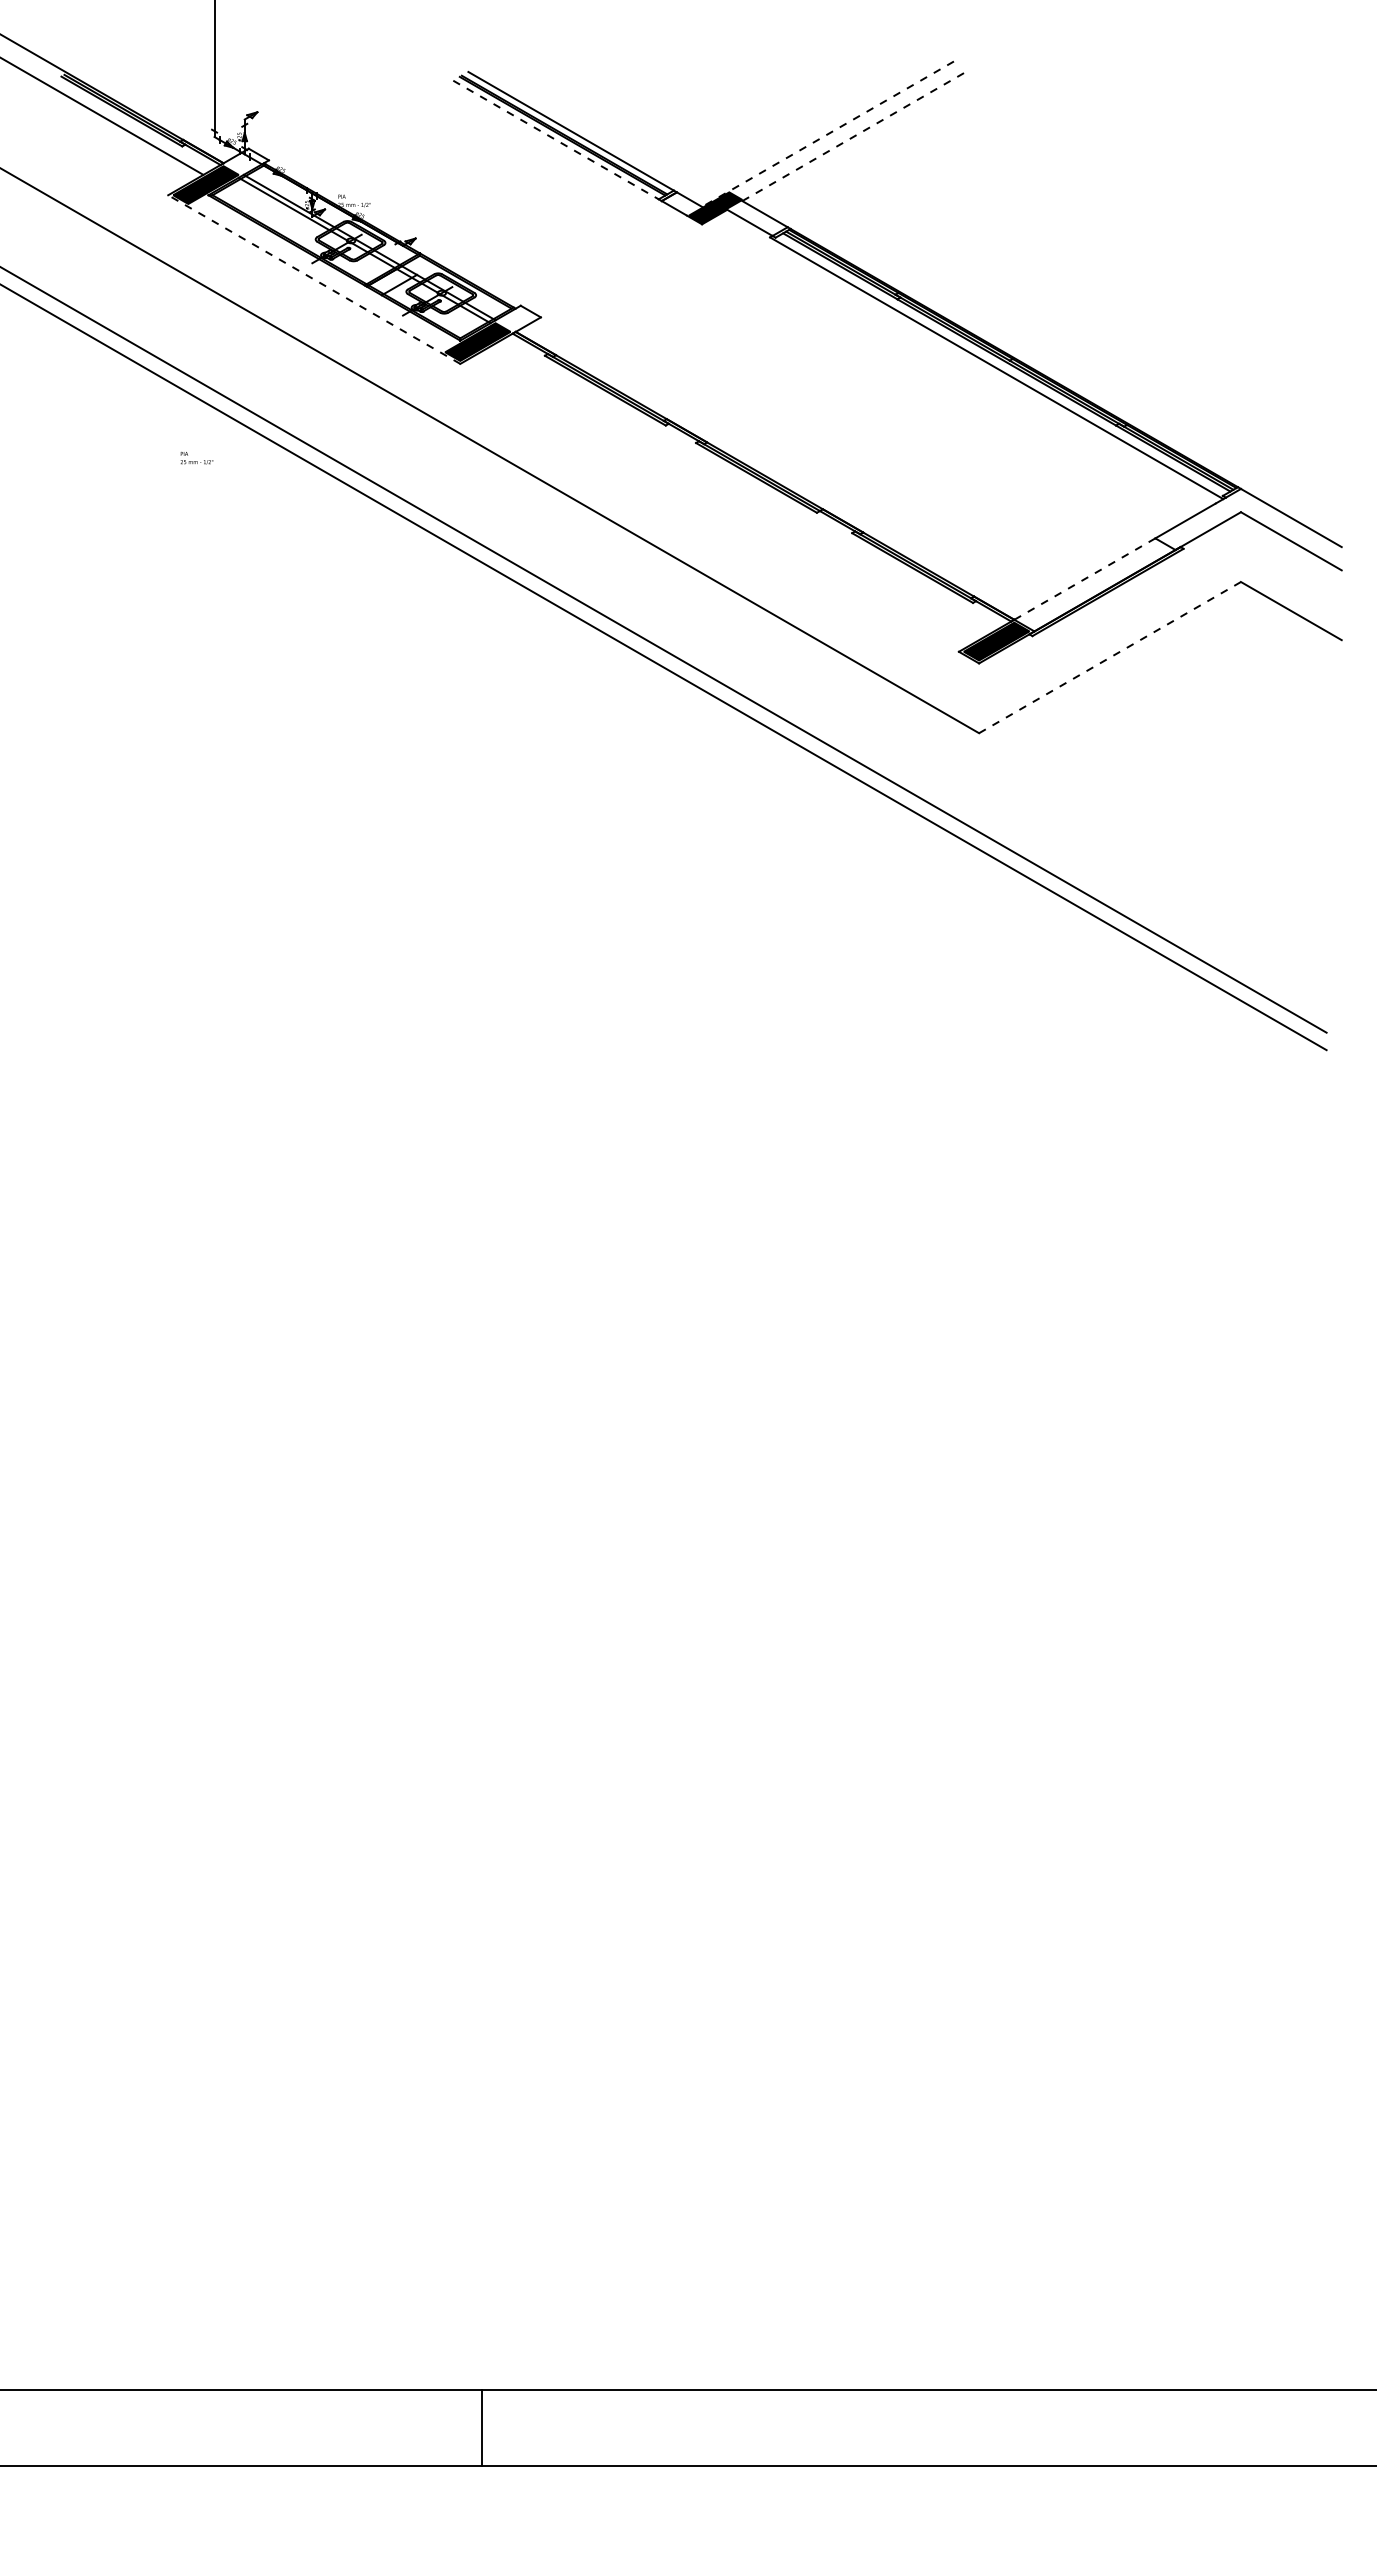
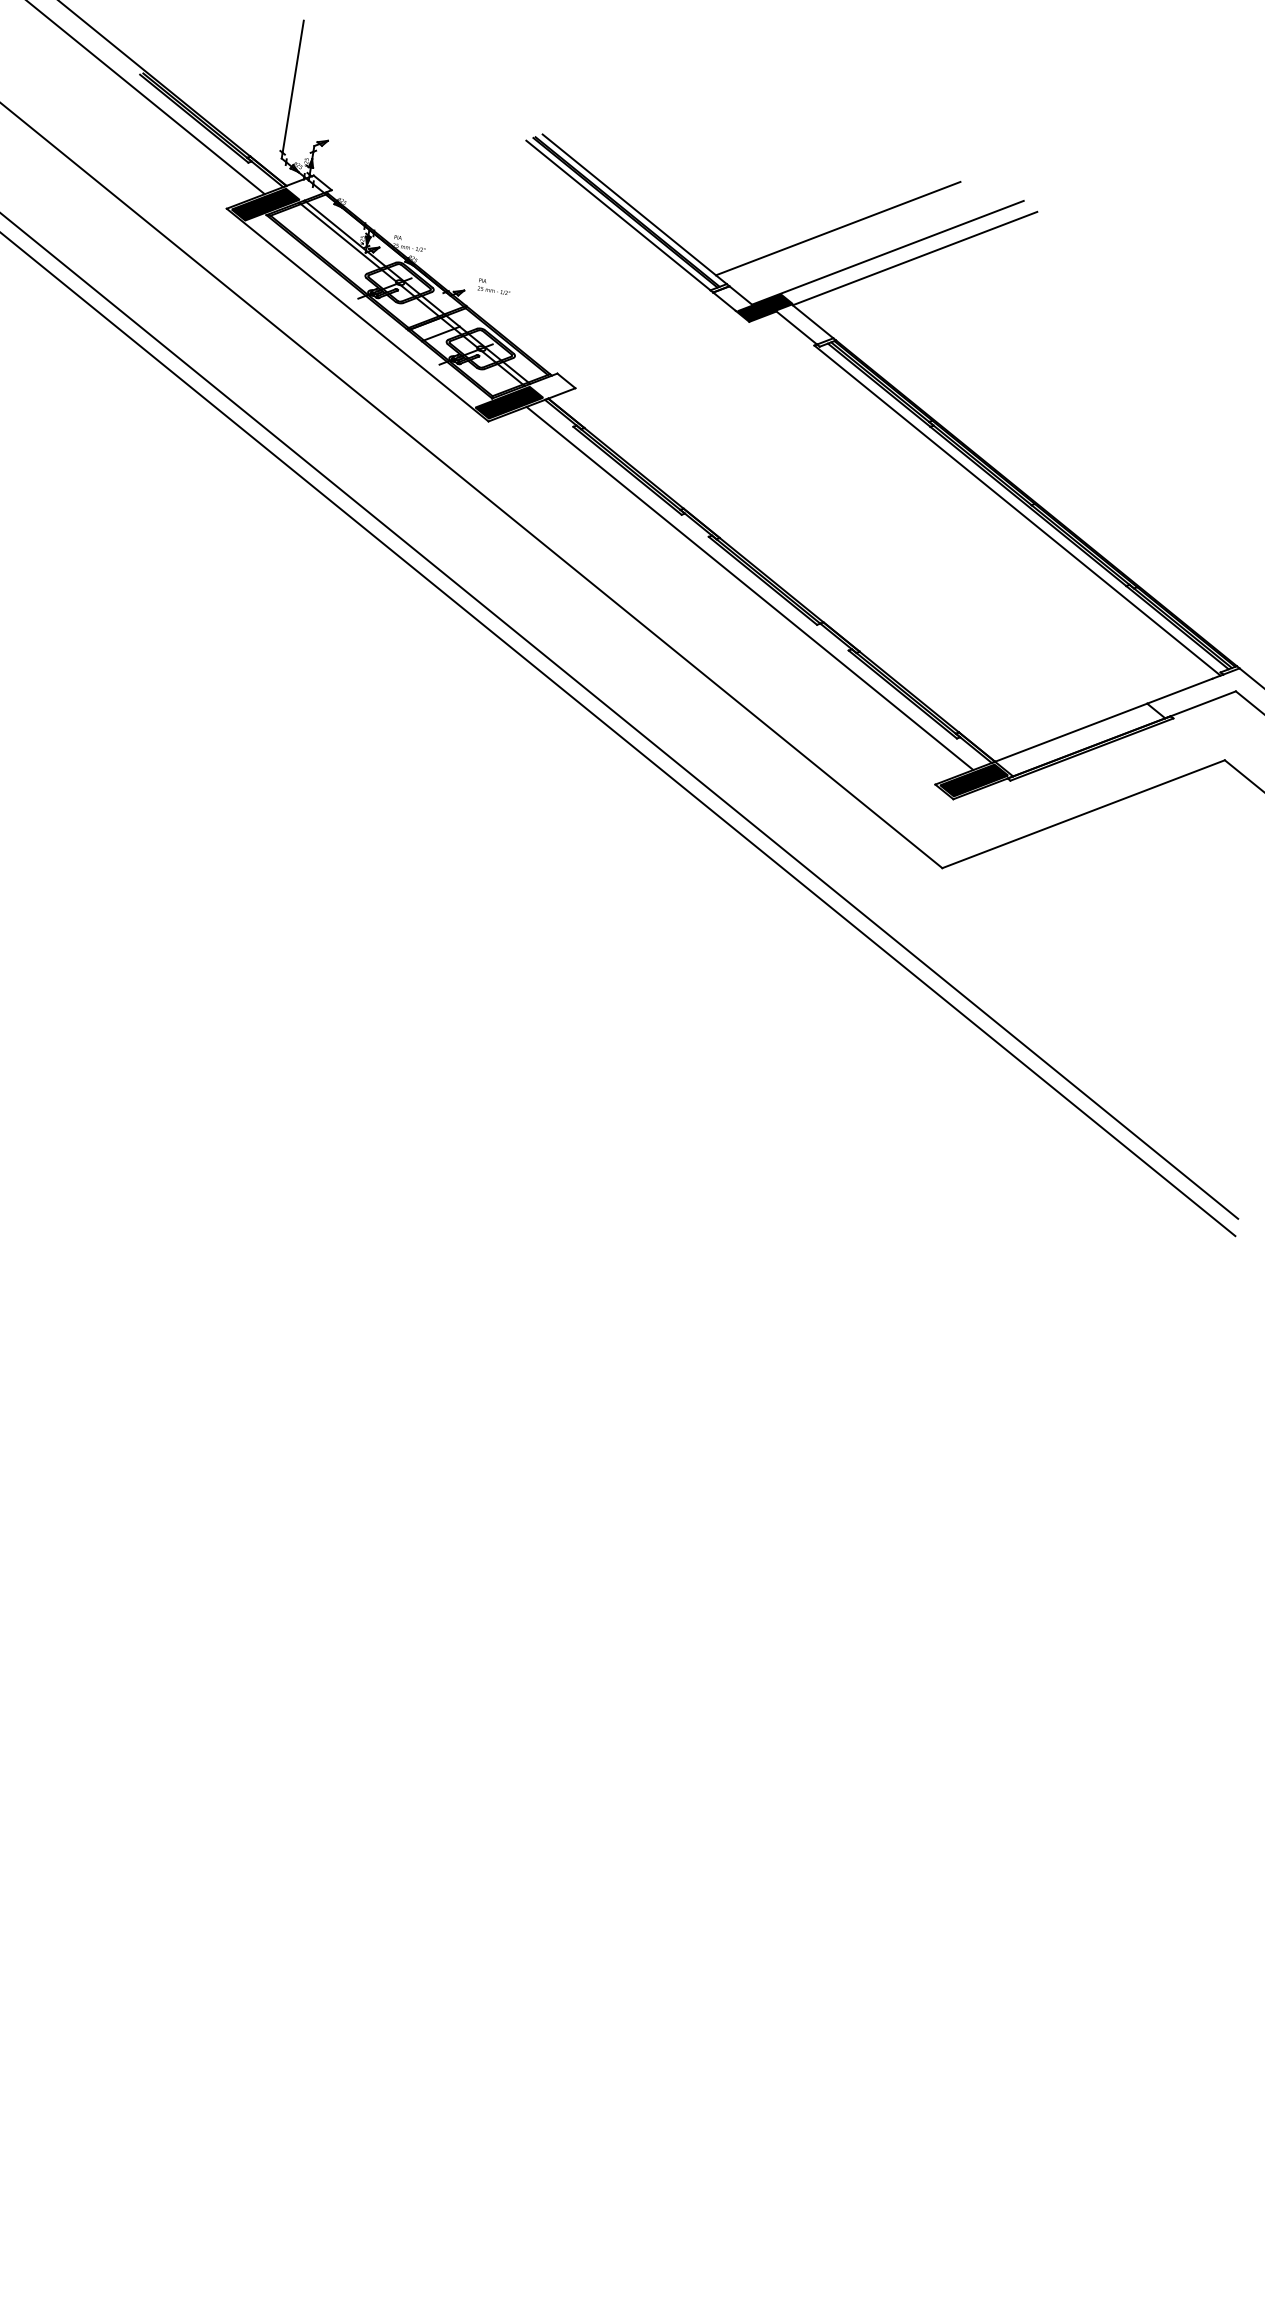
line: (774, 117) -> (837, 227), added
line: (827, 134) -> (887, 253), dashed -> solid
line: (855, 135) -> (914, 258), dashed -> solid
line: (556, 140) -> (618, 216), dashed -> solid
line: (314, 279) -> (357, 315), dashed -> solid
text: (196, 457) -> (494, 286), moved
line: (744, 487) -> (749, 588), added
line: (1085, 578) -> (1071, 732), dashed -> solid
line: (1109, 657) -> (1083, 814), dashed -> solid

